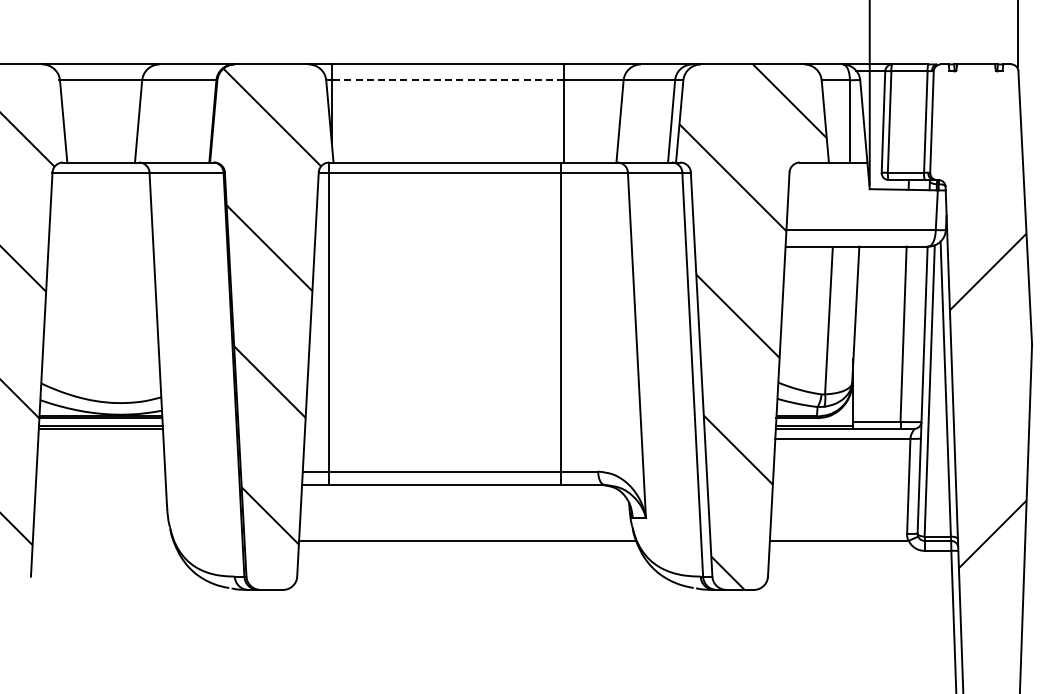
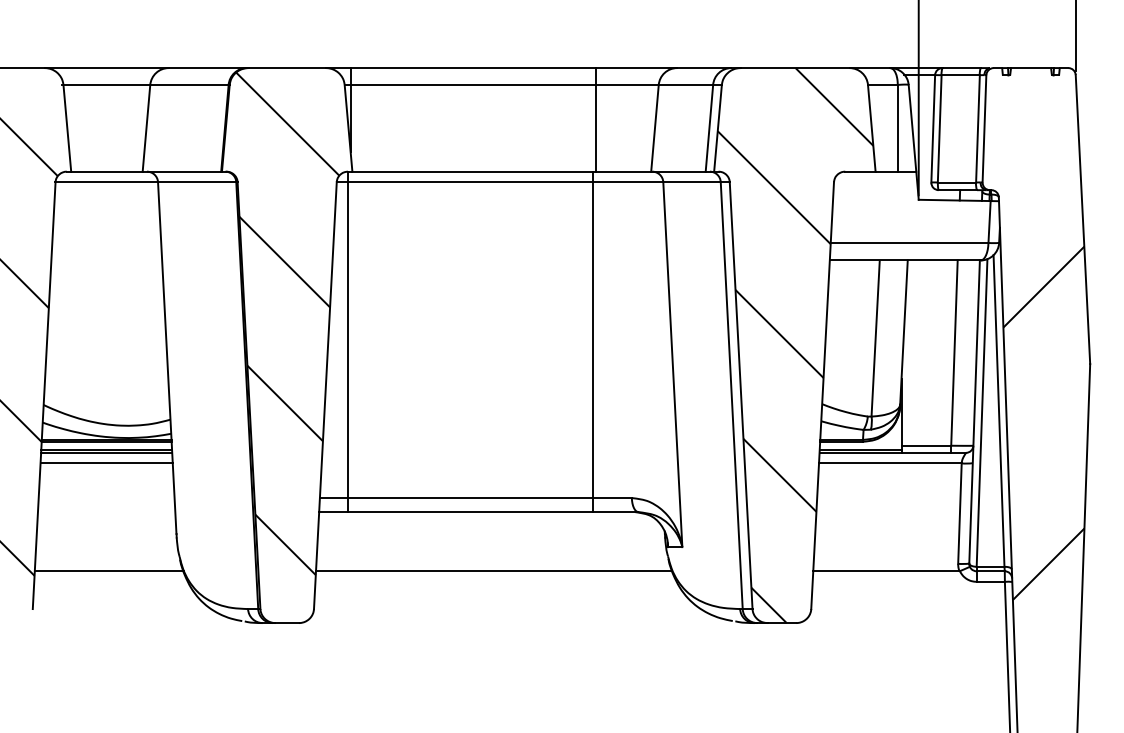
line: (447, 80) -> (472, 85), dashed -> solid
line: (100, 438) -> (106, 463), added
line: (102, 540) -> (108, 570), added

